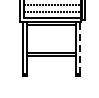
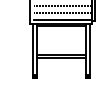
line: (79, 48) -> (90, 49), dashed -> solid

